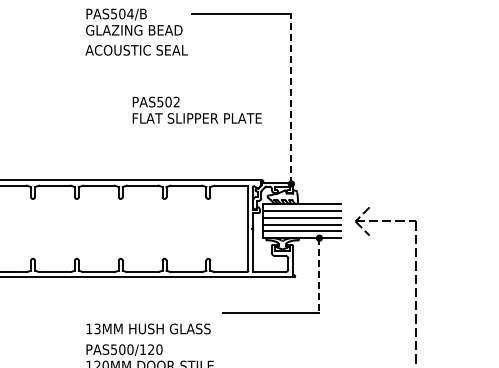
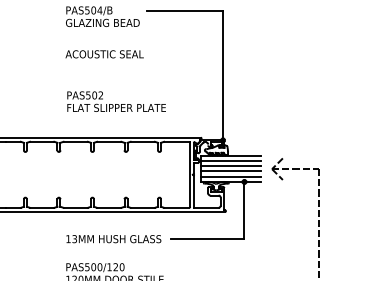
text: (136, 50) -> (104, 54), moved
line: (291, 98) -> (223, 75), dashed -> solid
text: (196, 109) -> (116, 101), moved
line: (319, 276) -> (244, 211), dashed -> solid
text: (148, 328) -> (113, 238), moved

